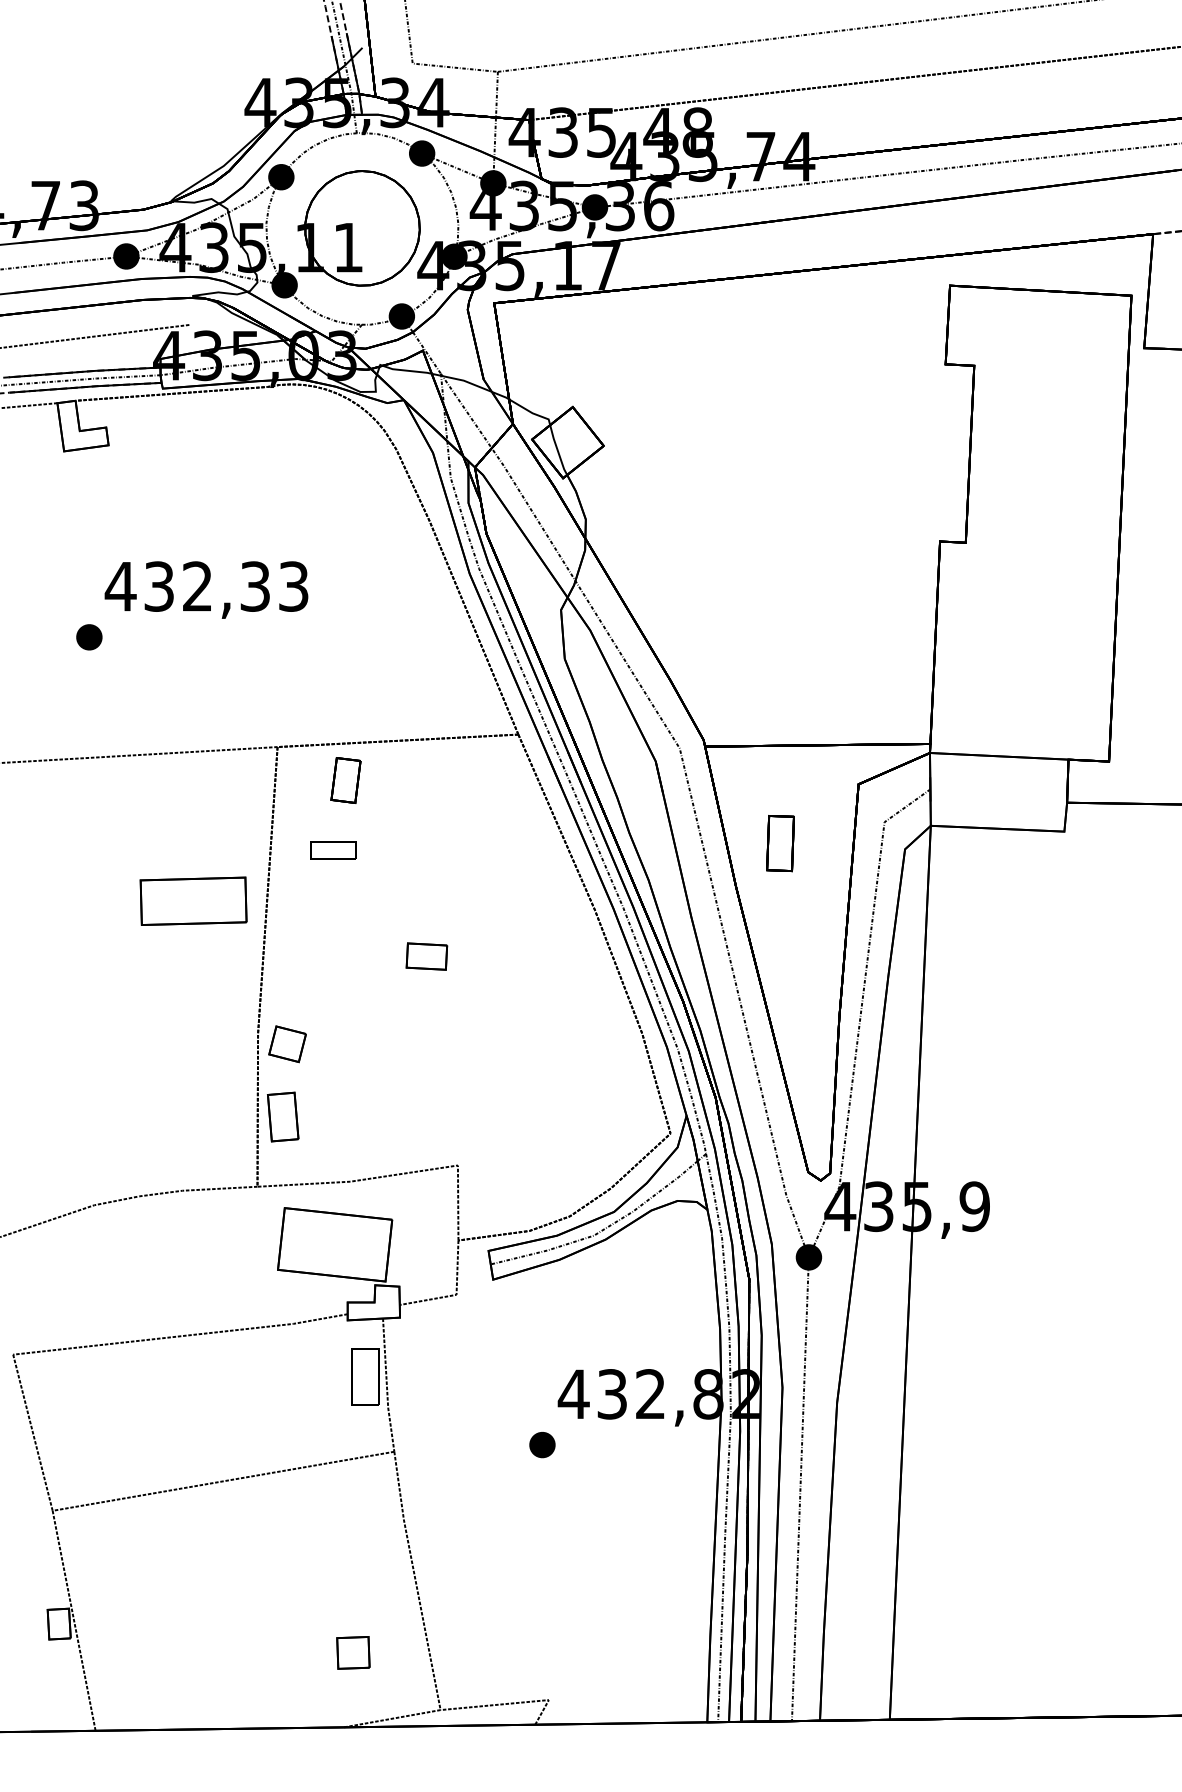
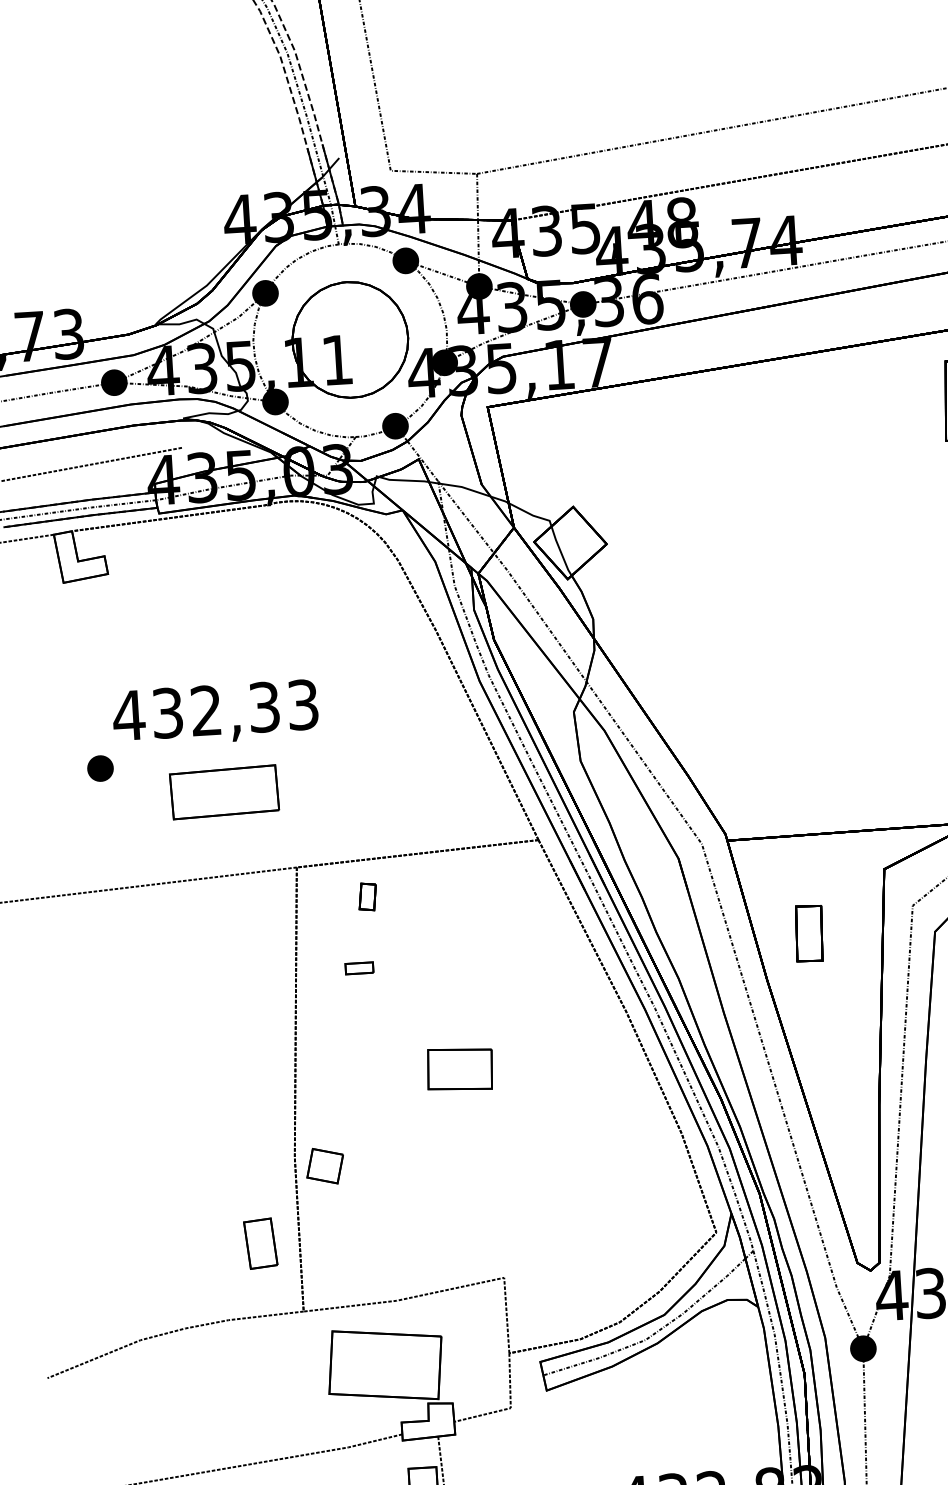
part: (345, 780) -> (367, 896), size x0.6
part: (333, 850) -> (359, 968), size x0.6
part: (193, 900) -> (224, 791), moved
part: (426, 956) -> (459, 1069), size x1.6
part: (283, 1116) -> (261, 1243), moved

